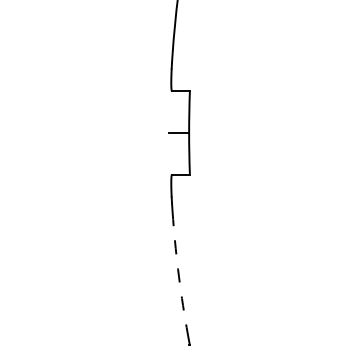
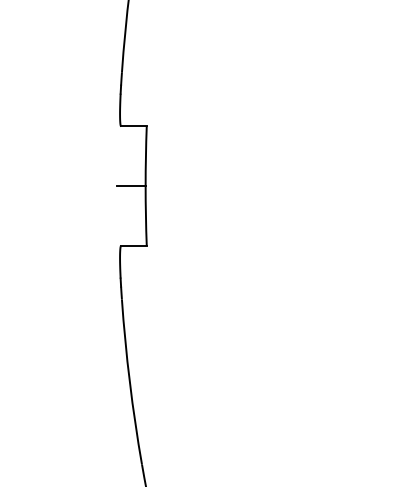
arc: (178, 269) -> (130, 381), dashed -> solid

